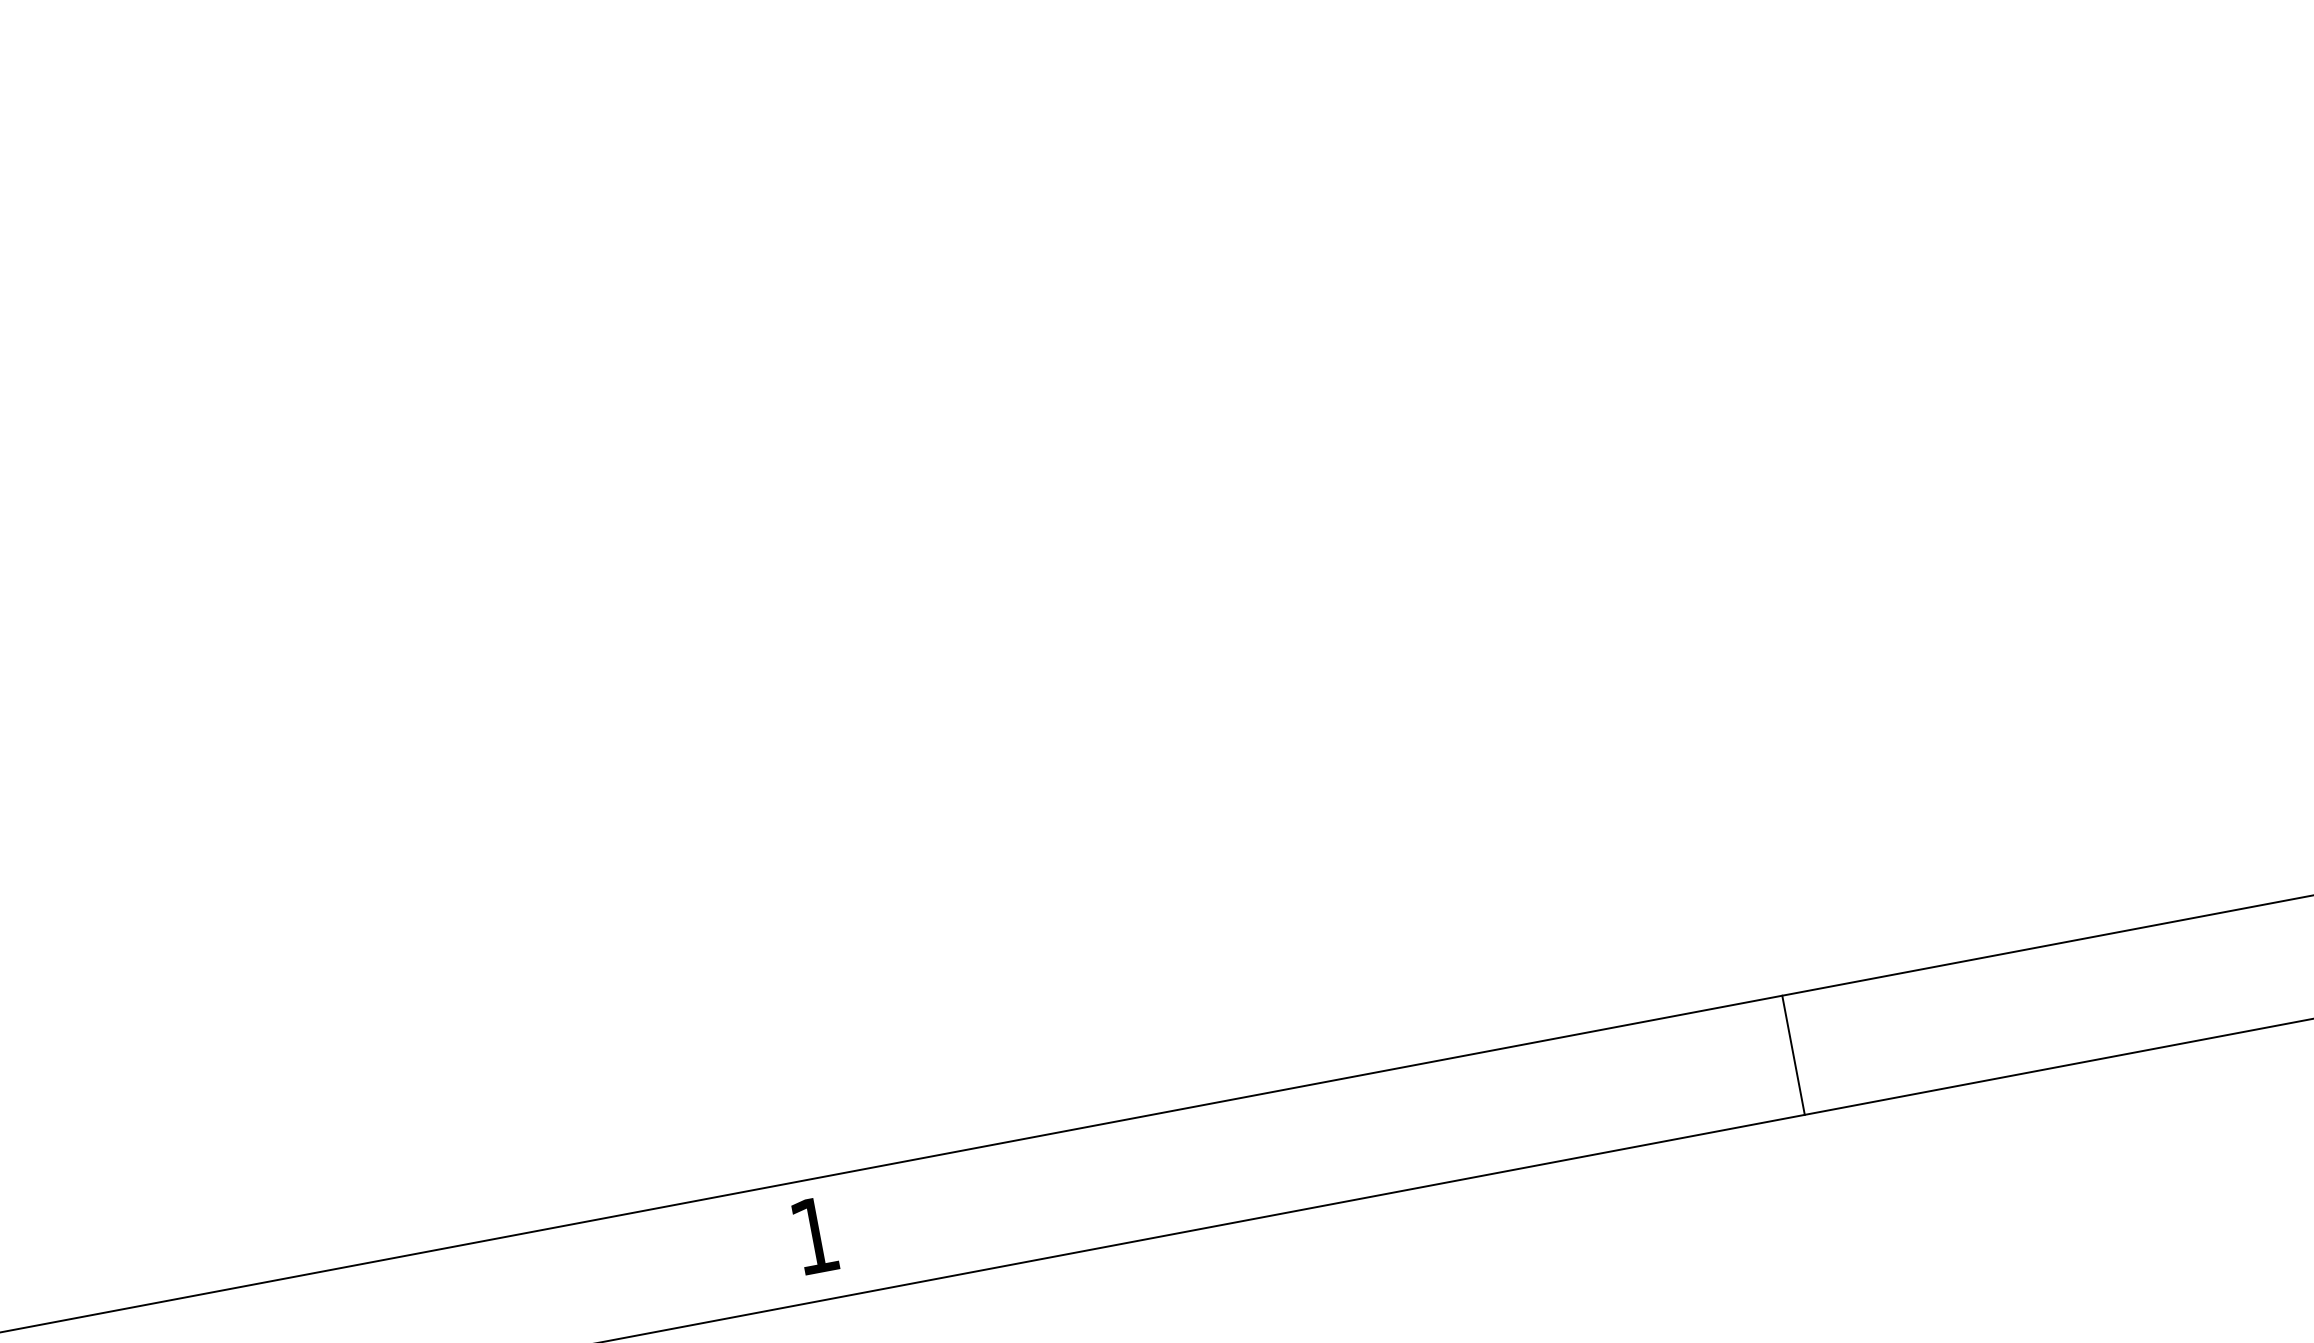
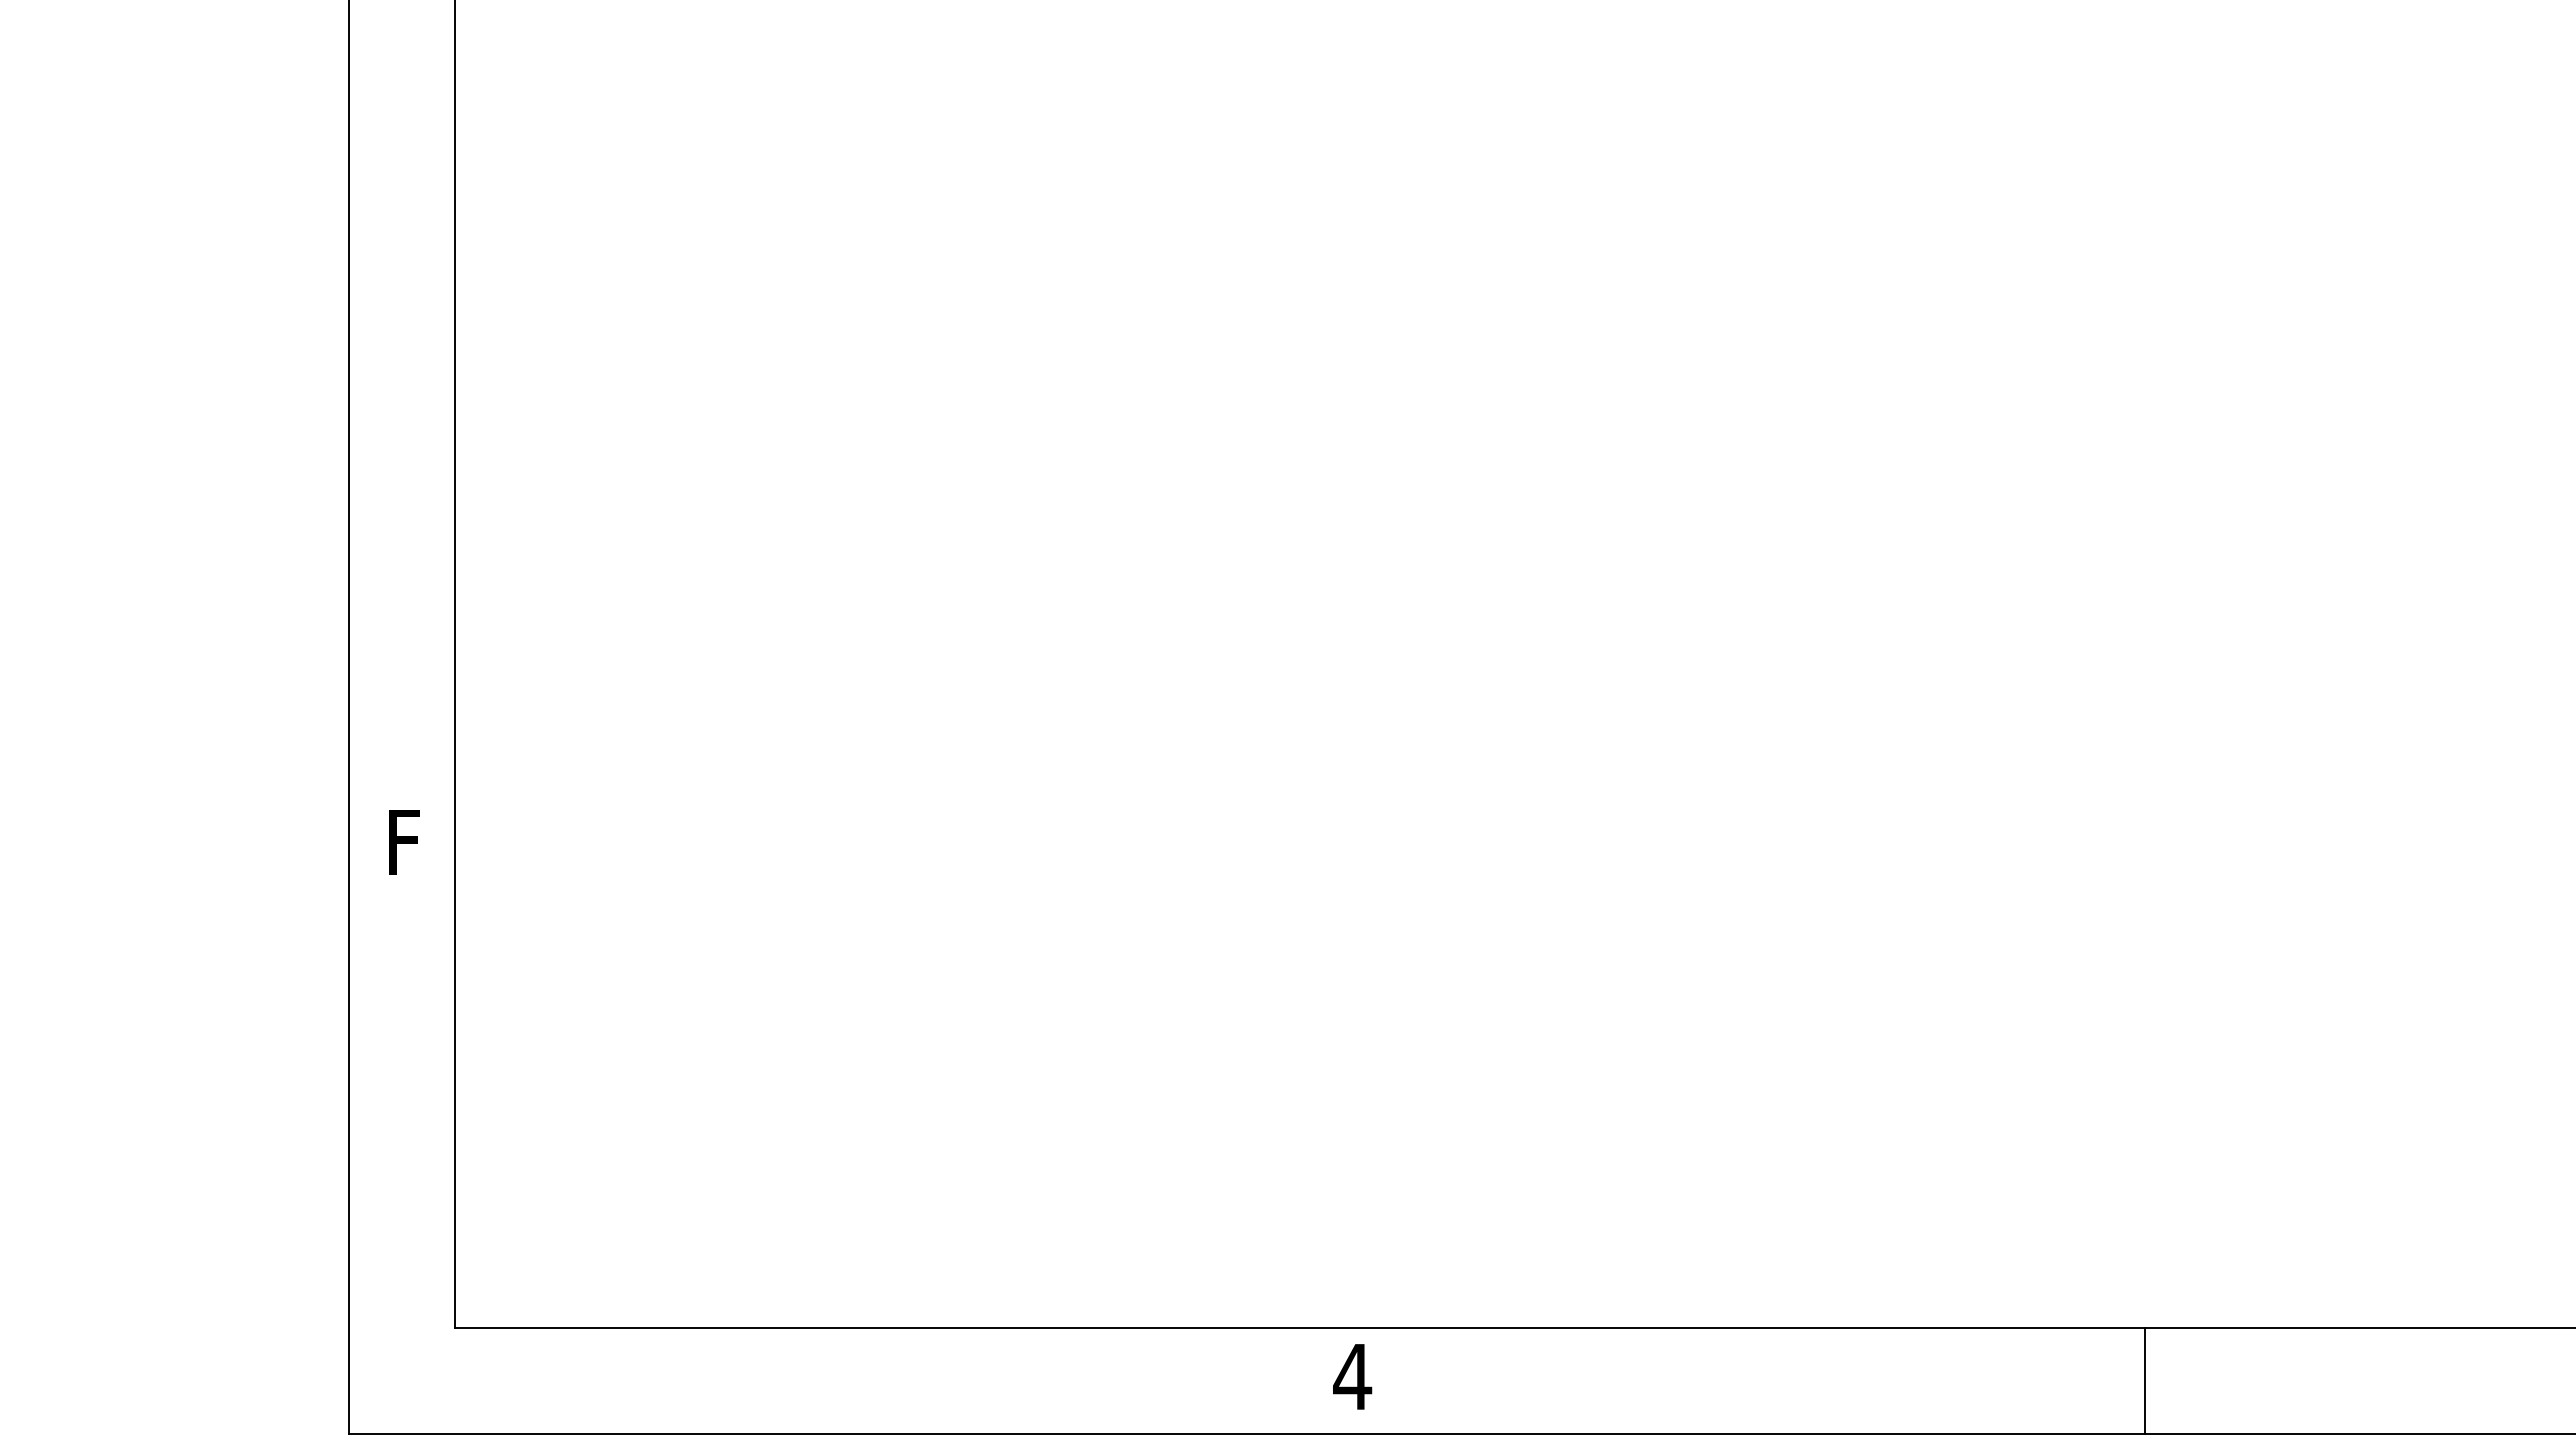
line: (1793, 1055) -> (2144, 1380), moved
text: (814, 1235) -> (1352, 1376), 1 -> 4

